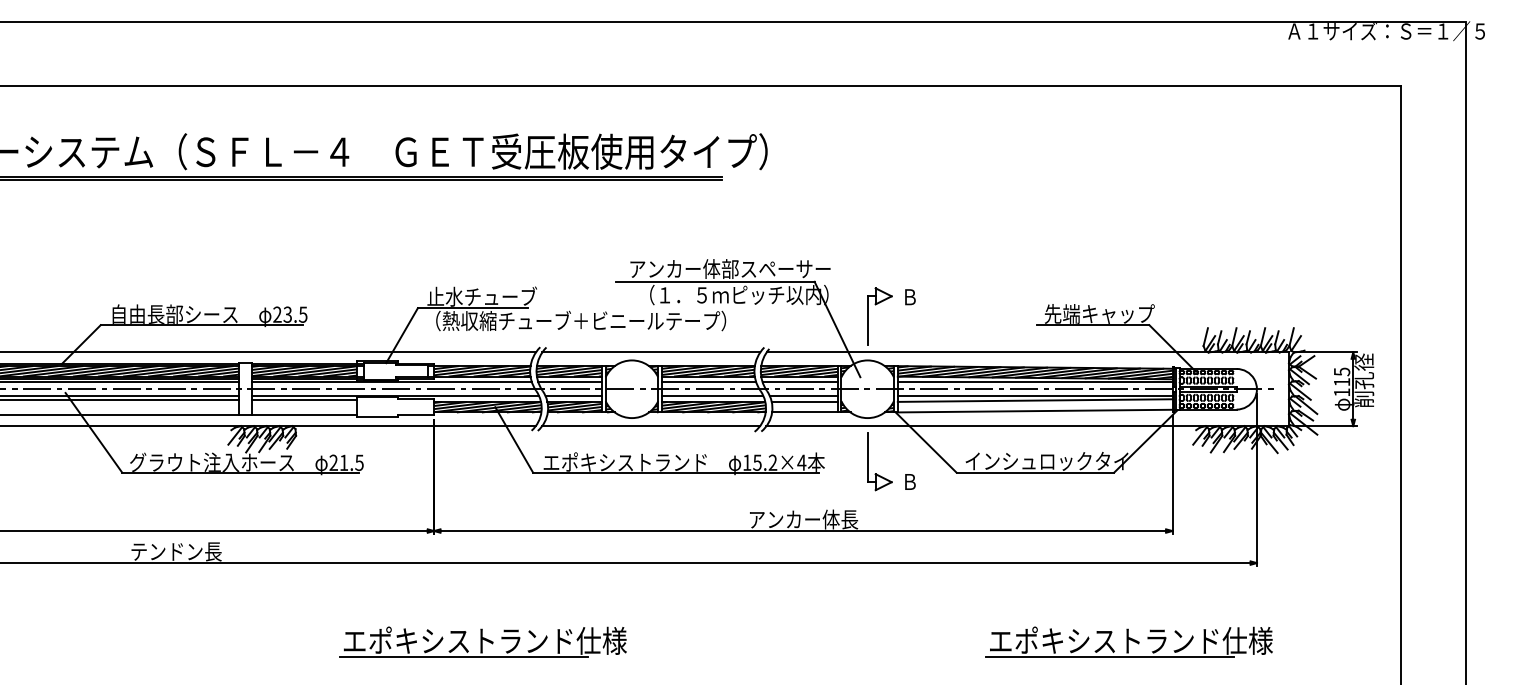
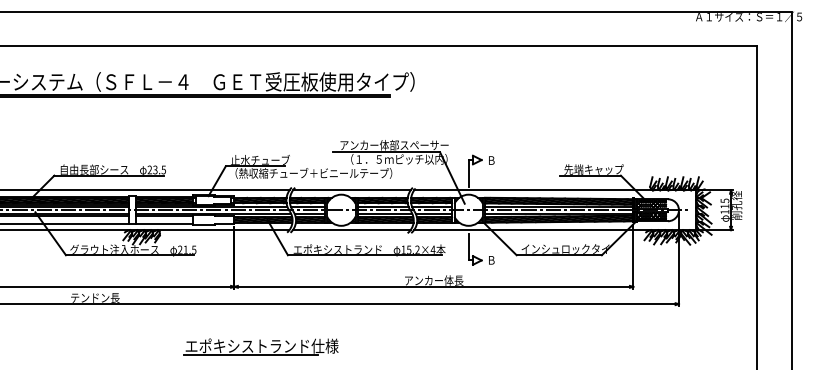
hatch: (1033, 404) -> (558, 218), added
hatch: (804, 406) -> (434, 219), added
part: (1128, 641) -> (609, 346), removed

